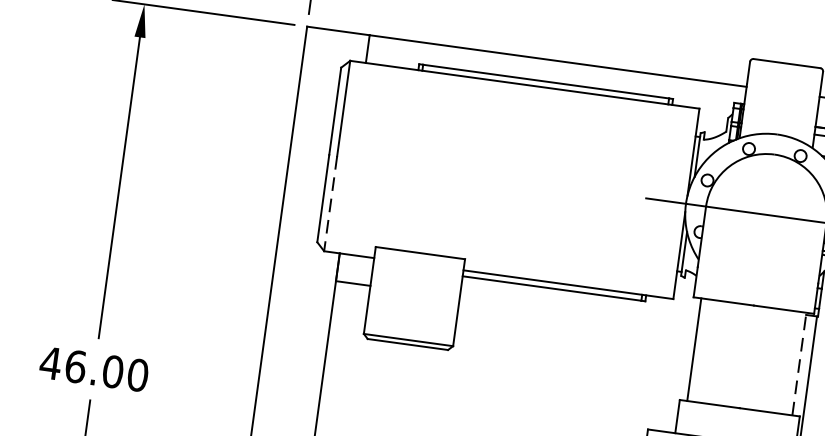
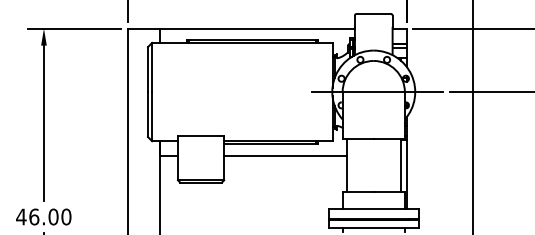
line: (331, 203) -> (152, 116), dashed -> solid
line: (578, 314) -> (285, 155), added
line: (798, 364) -> (400, 165), dashed -> solid

